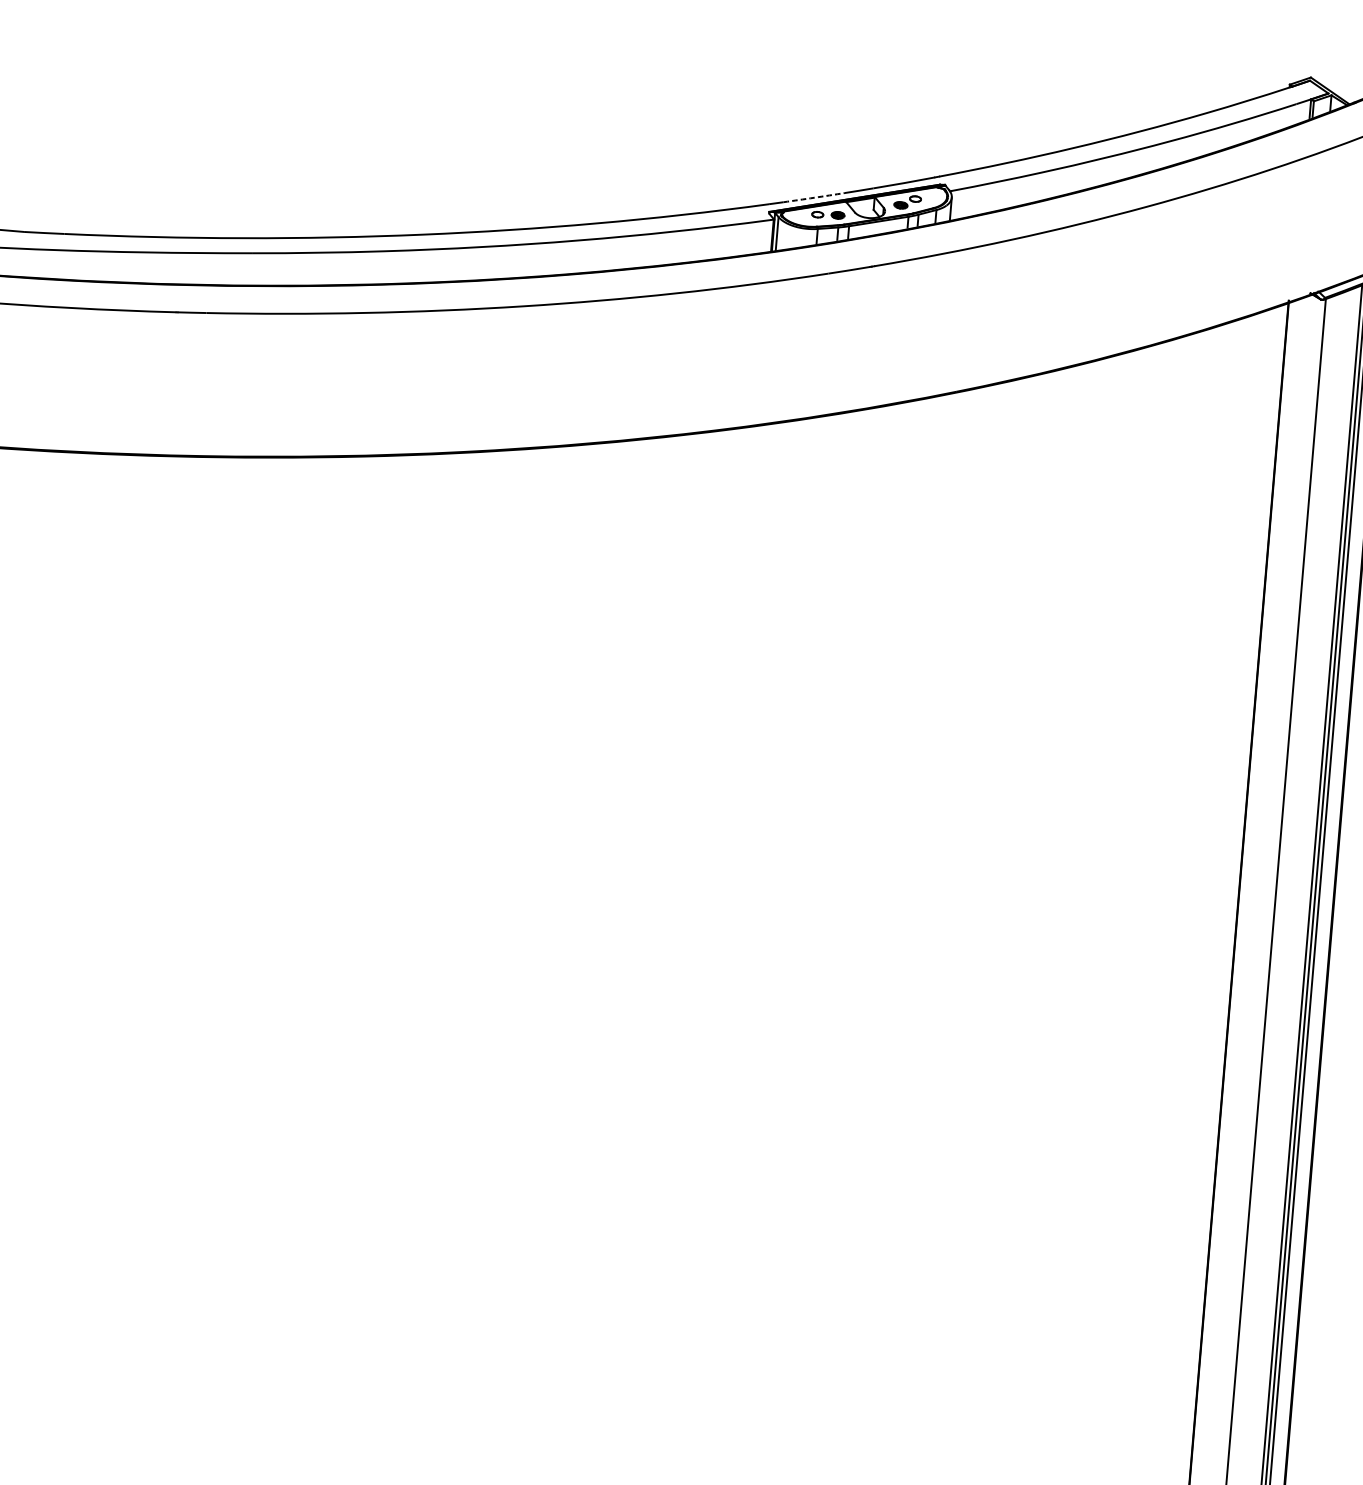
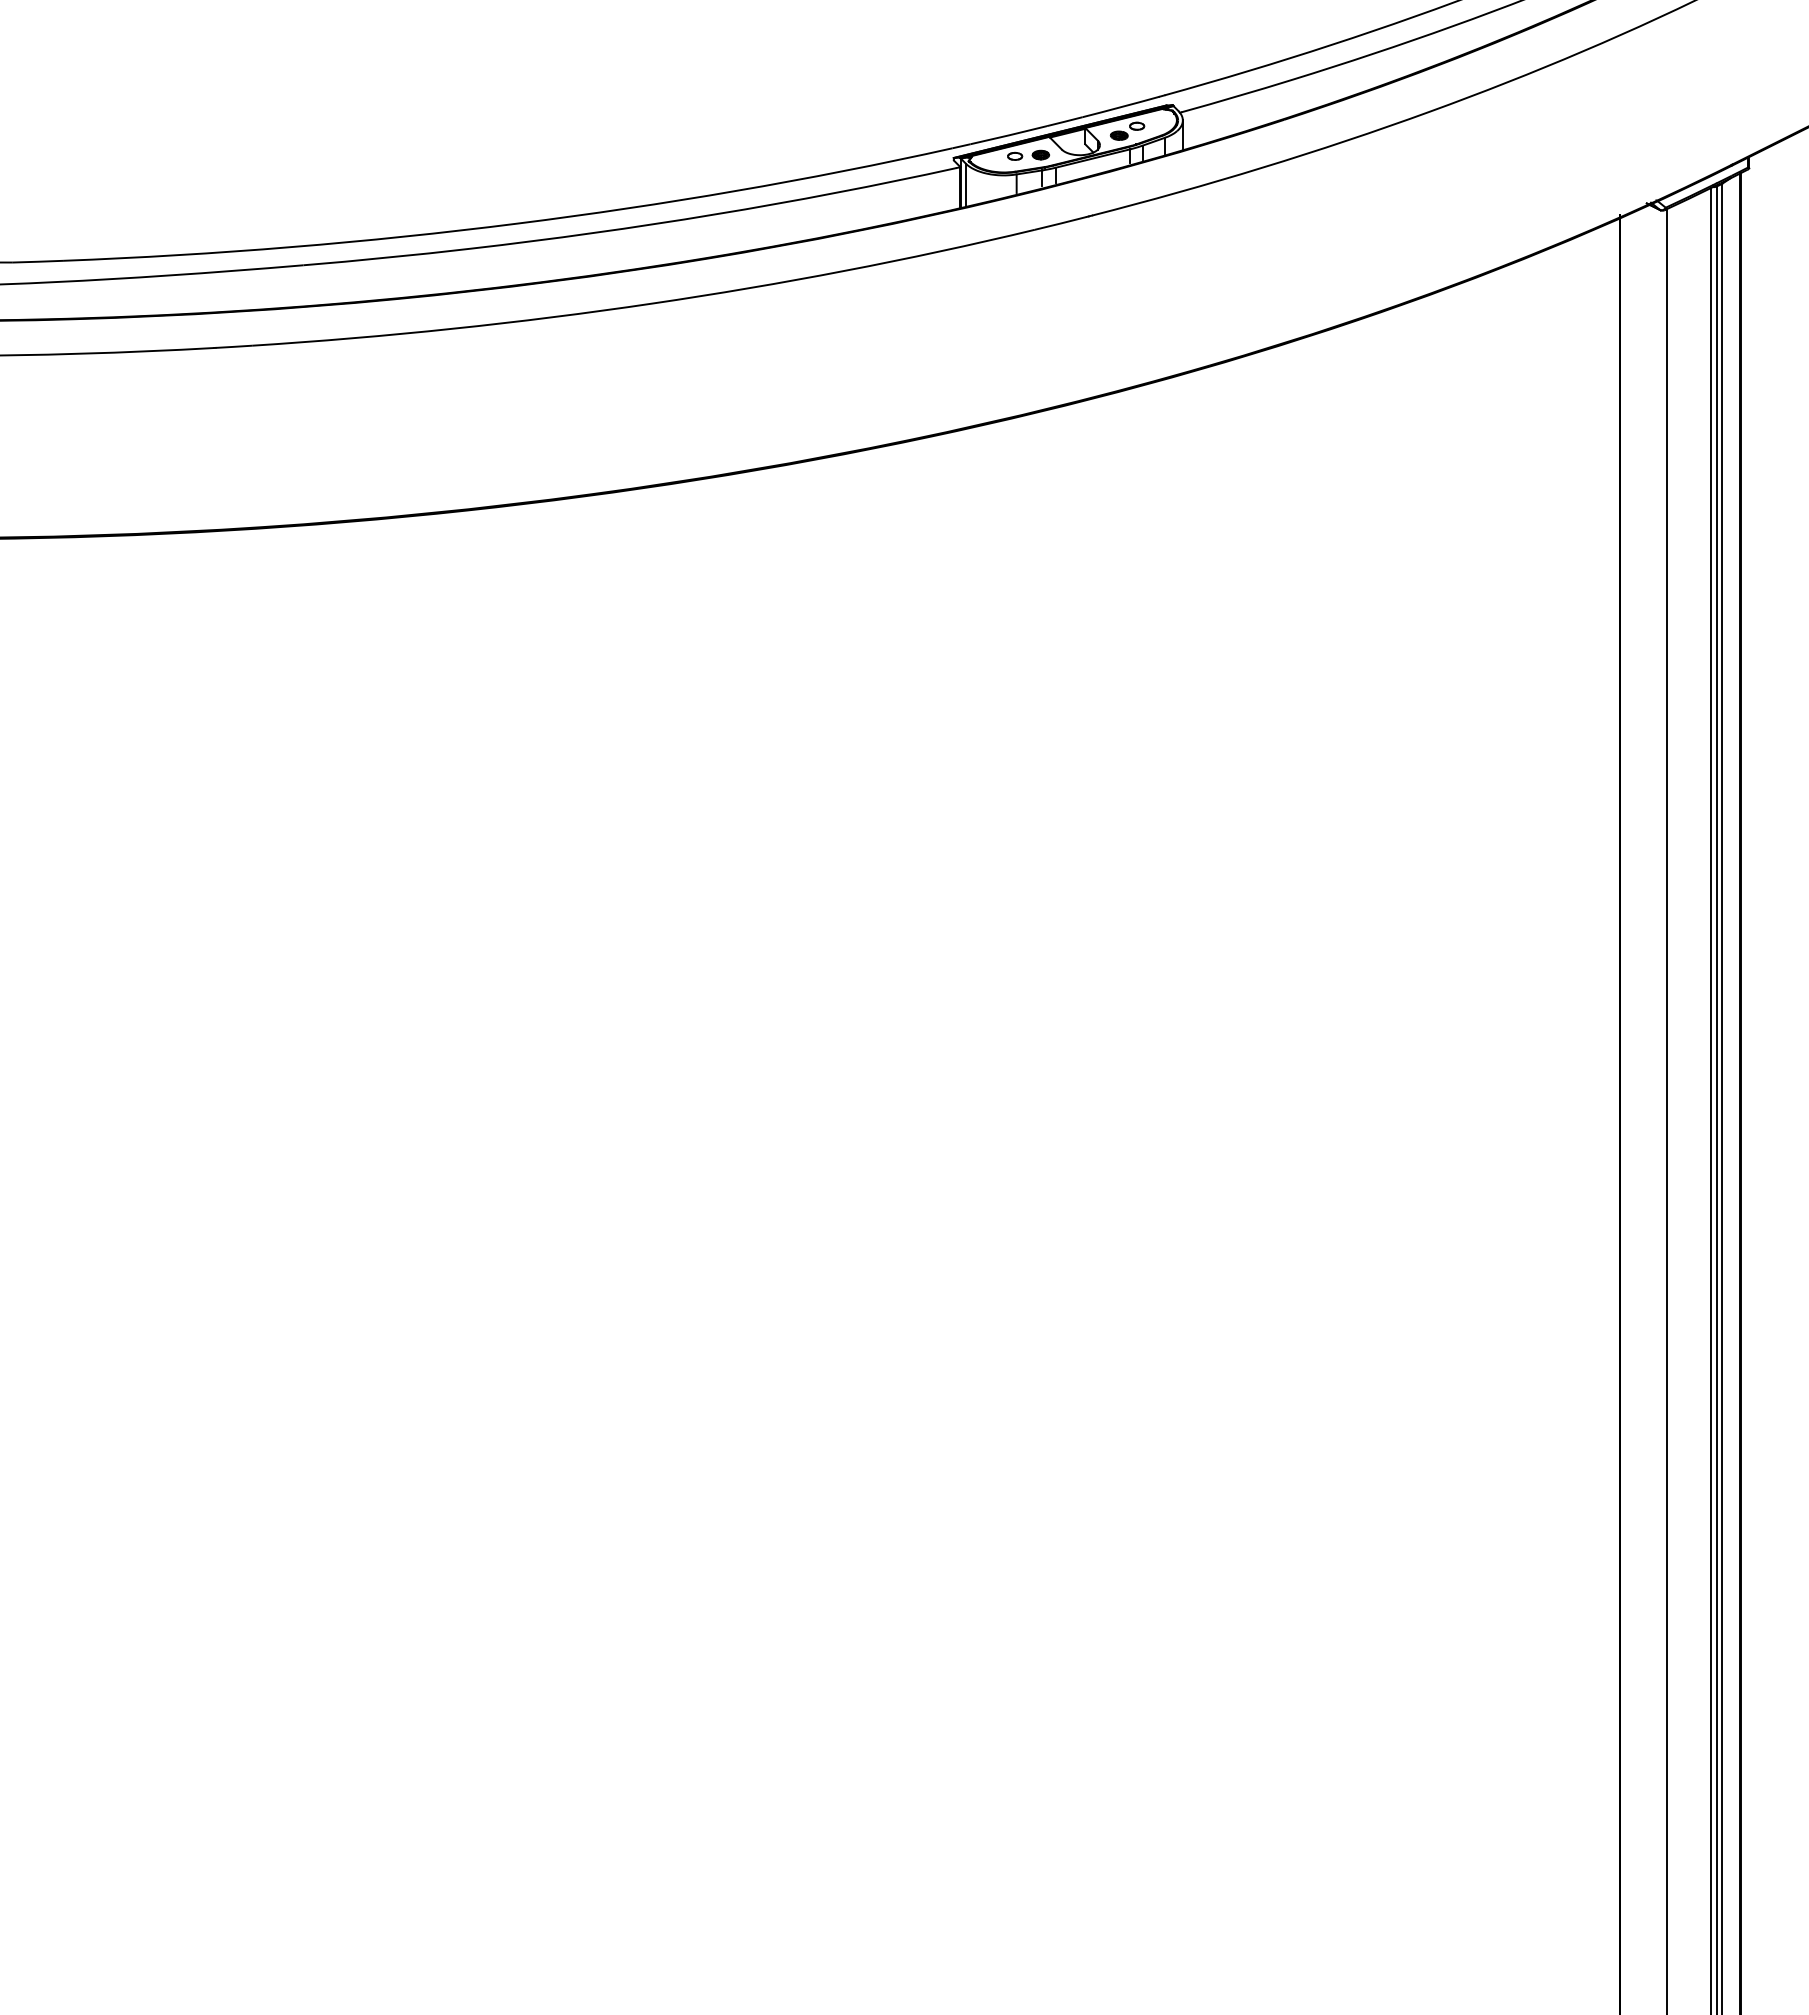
arc: (813, 197) -> (1008, 135), dashed -> solid

